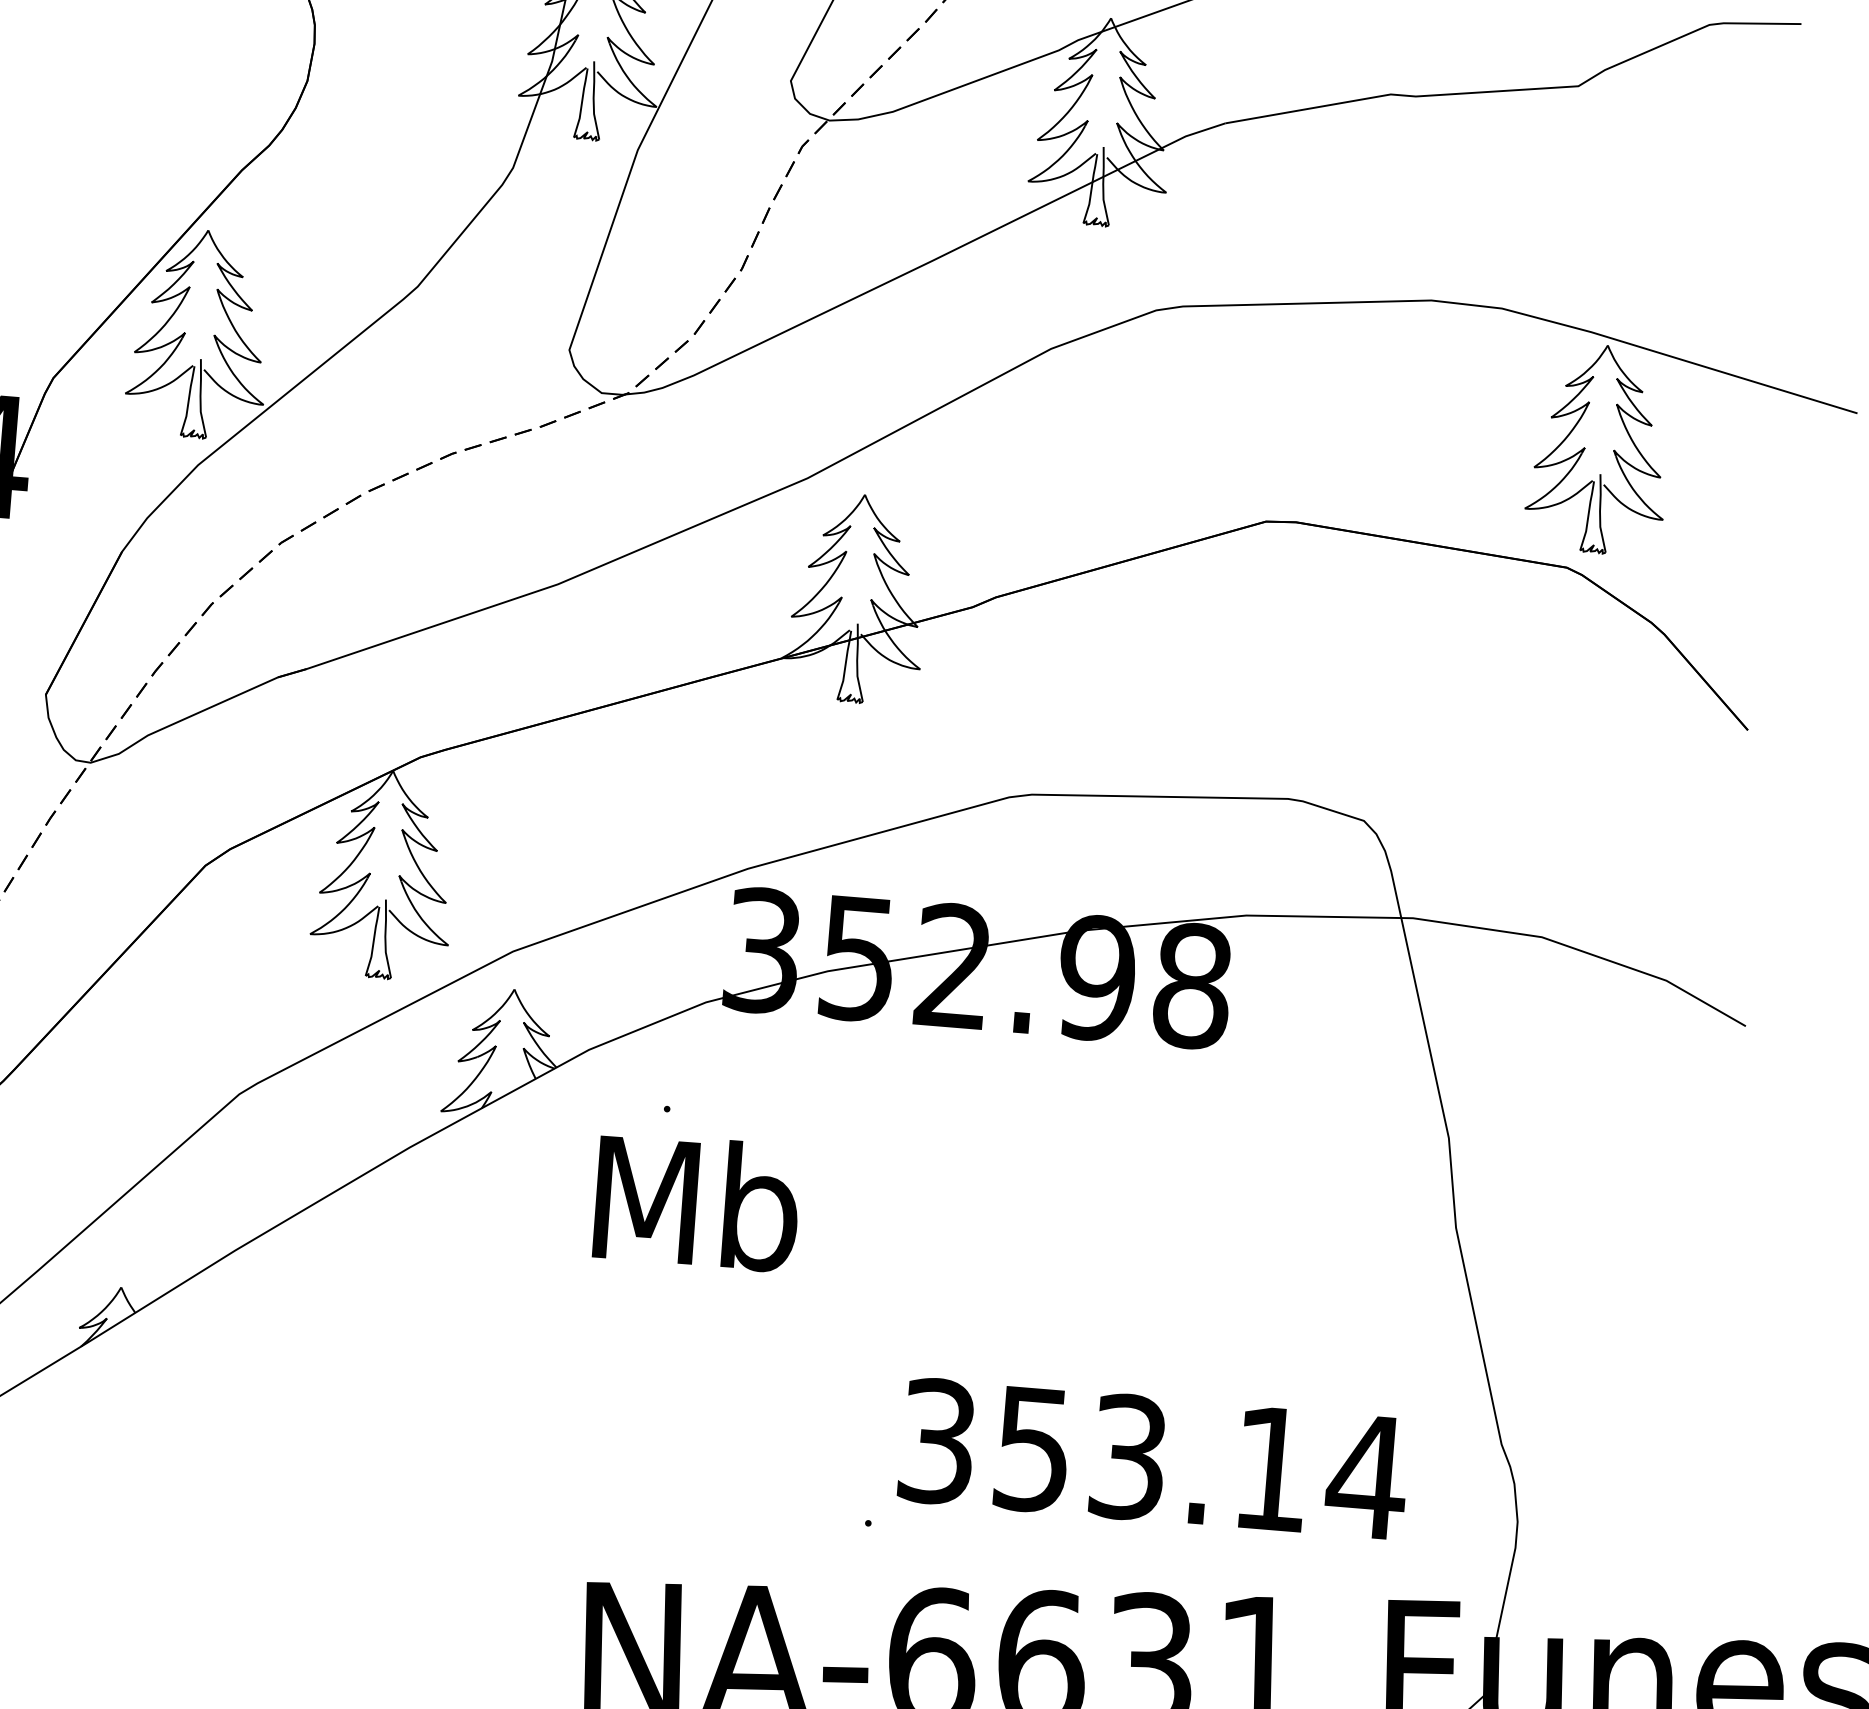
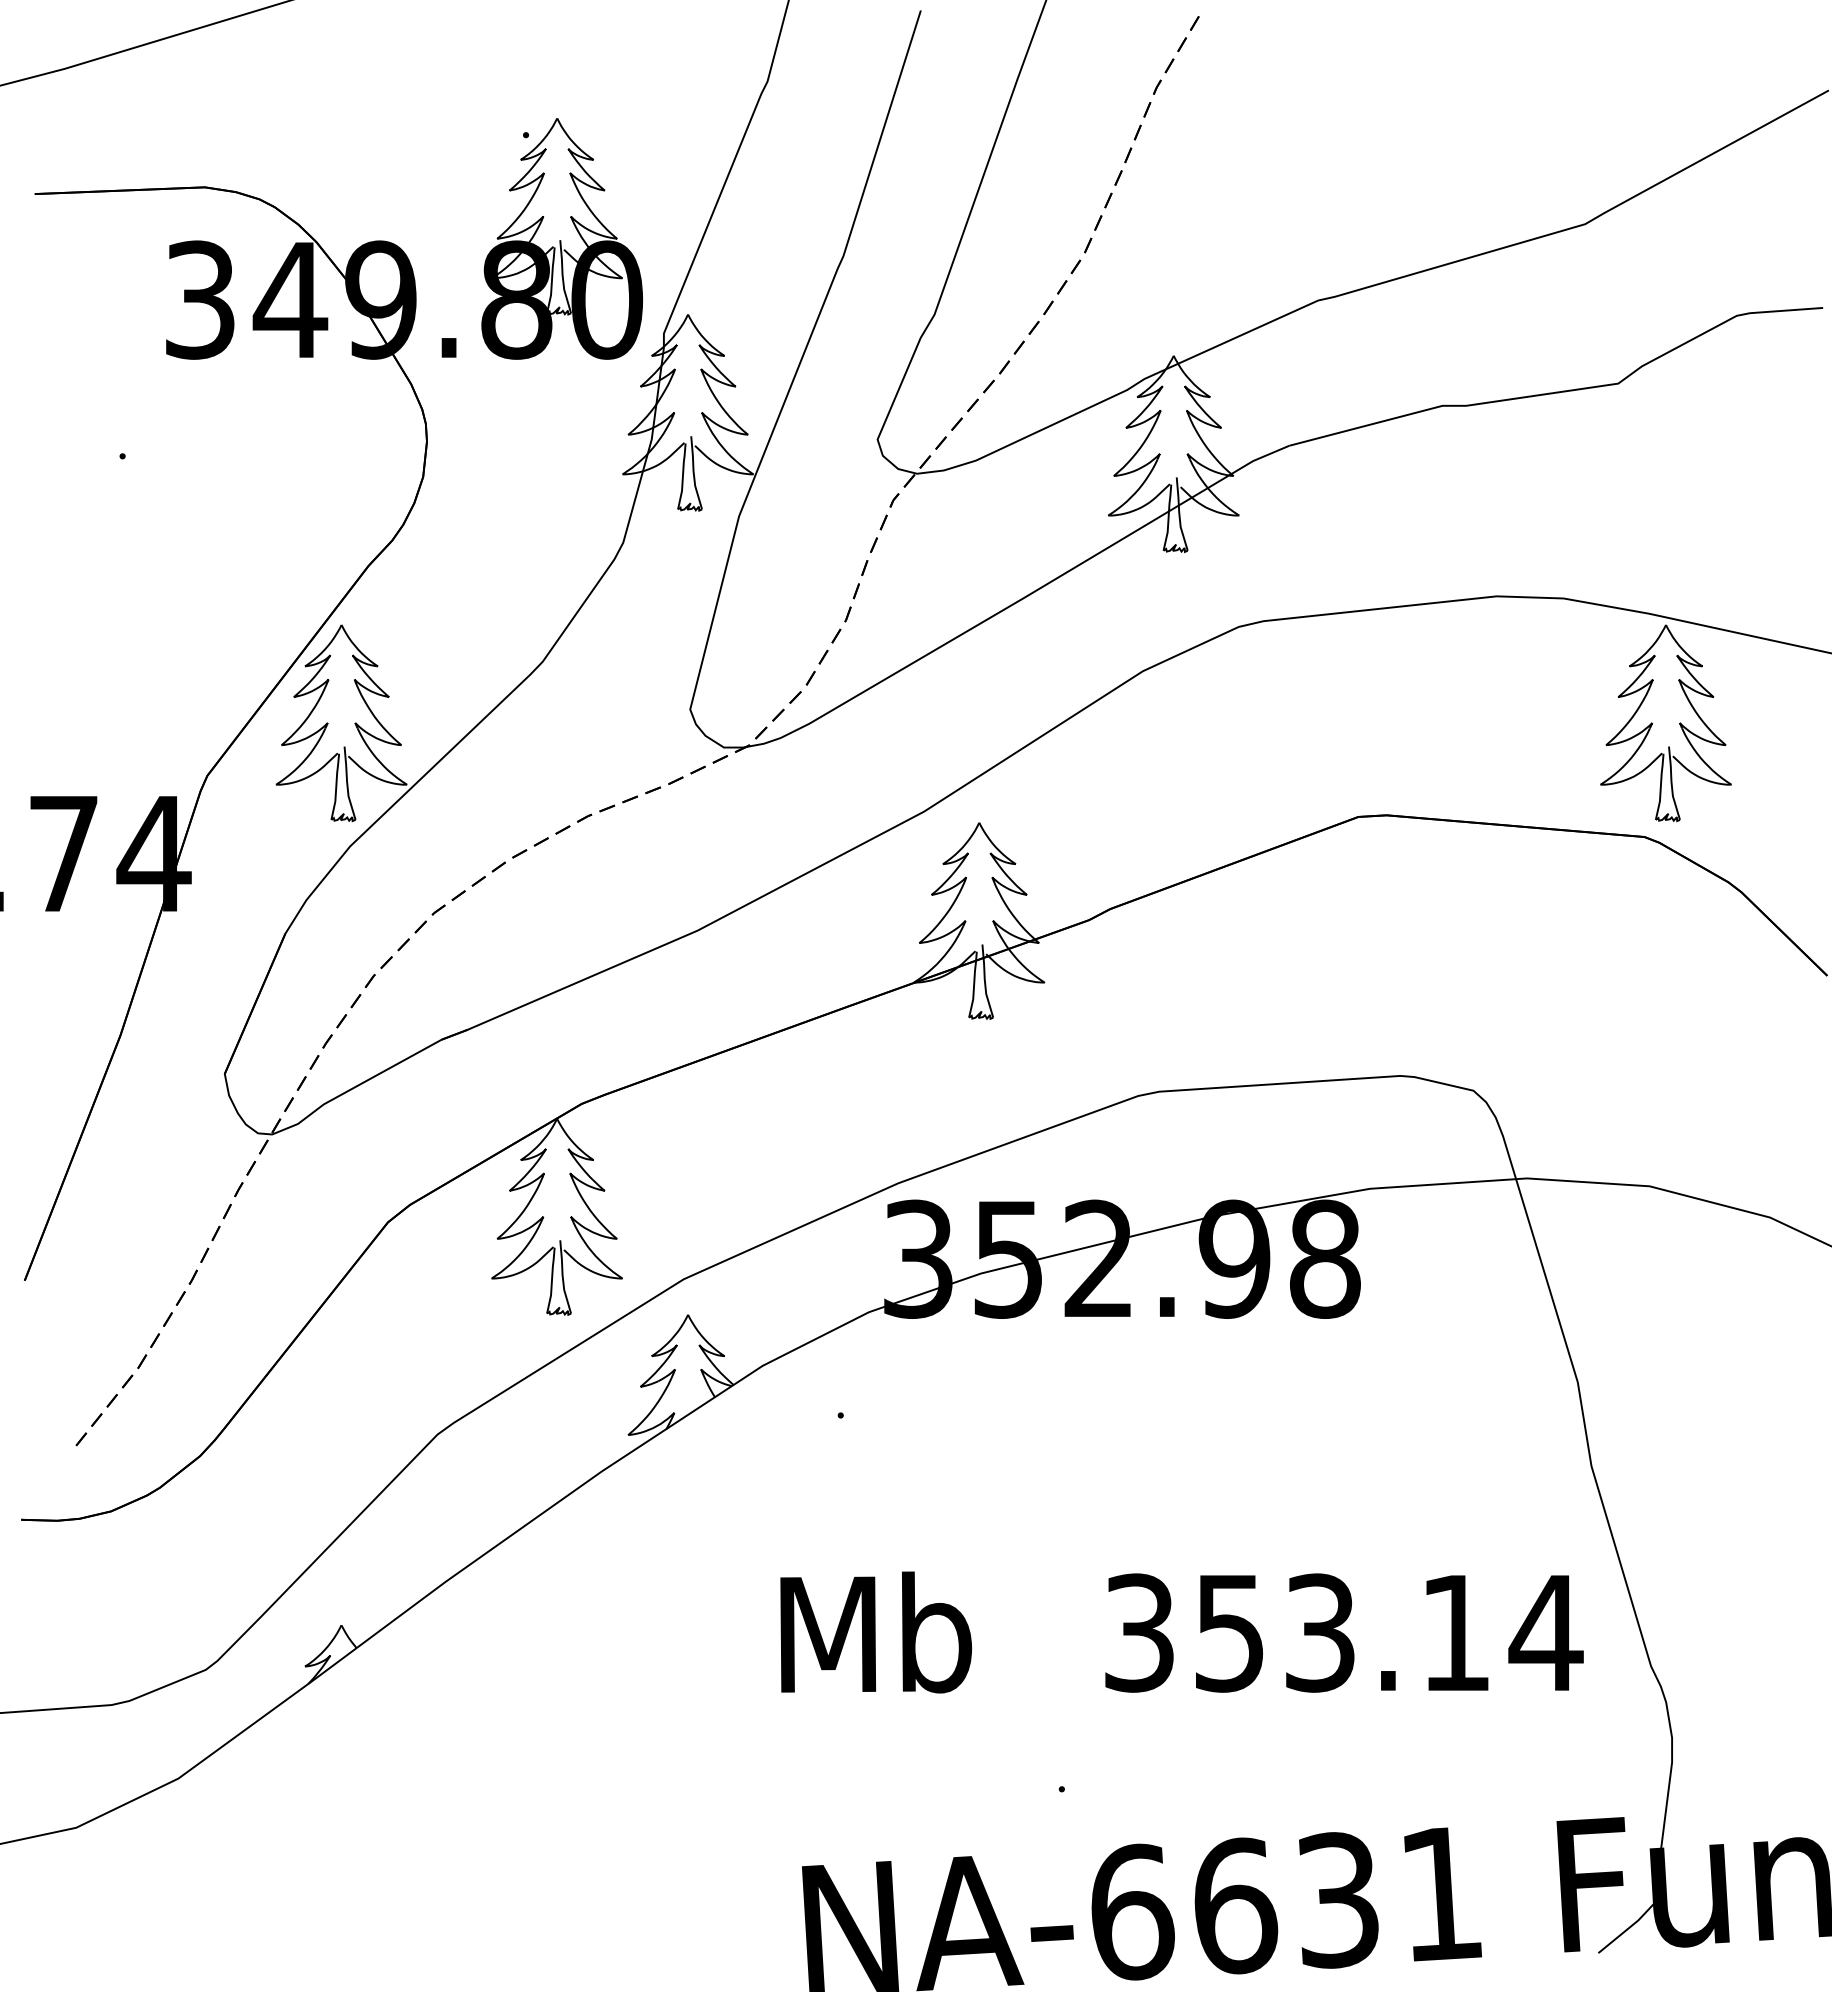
text: (696, 1201) -> (875, 1632), moved
text: (1154, 1458) -> (1344, 1632), moved

